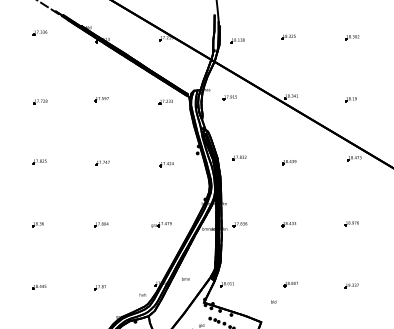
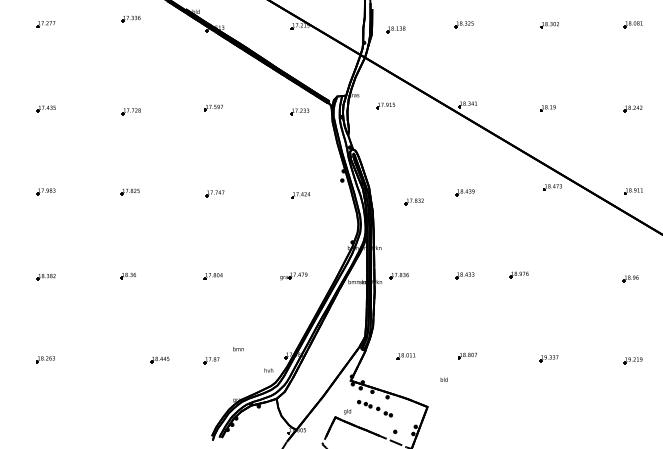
part: (238, 157) -> (413, 201), moved
part: (351, 223) -> (518, 274), moved
text: (185, 279) -> (238, 349), moved
part: (226, 284) -> (405, 356), moved
part: (38, 286) -> (159, 359), moved

